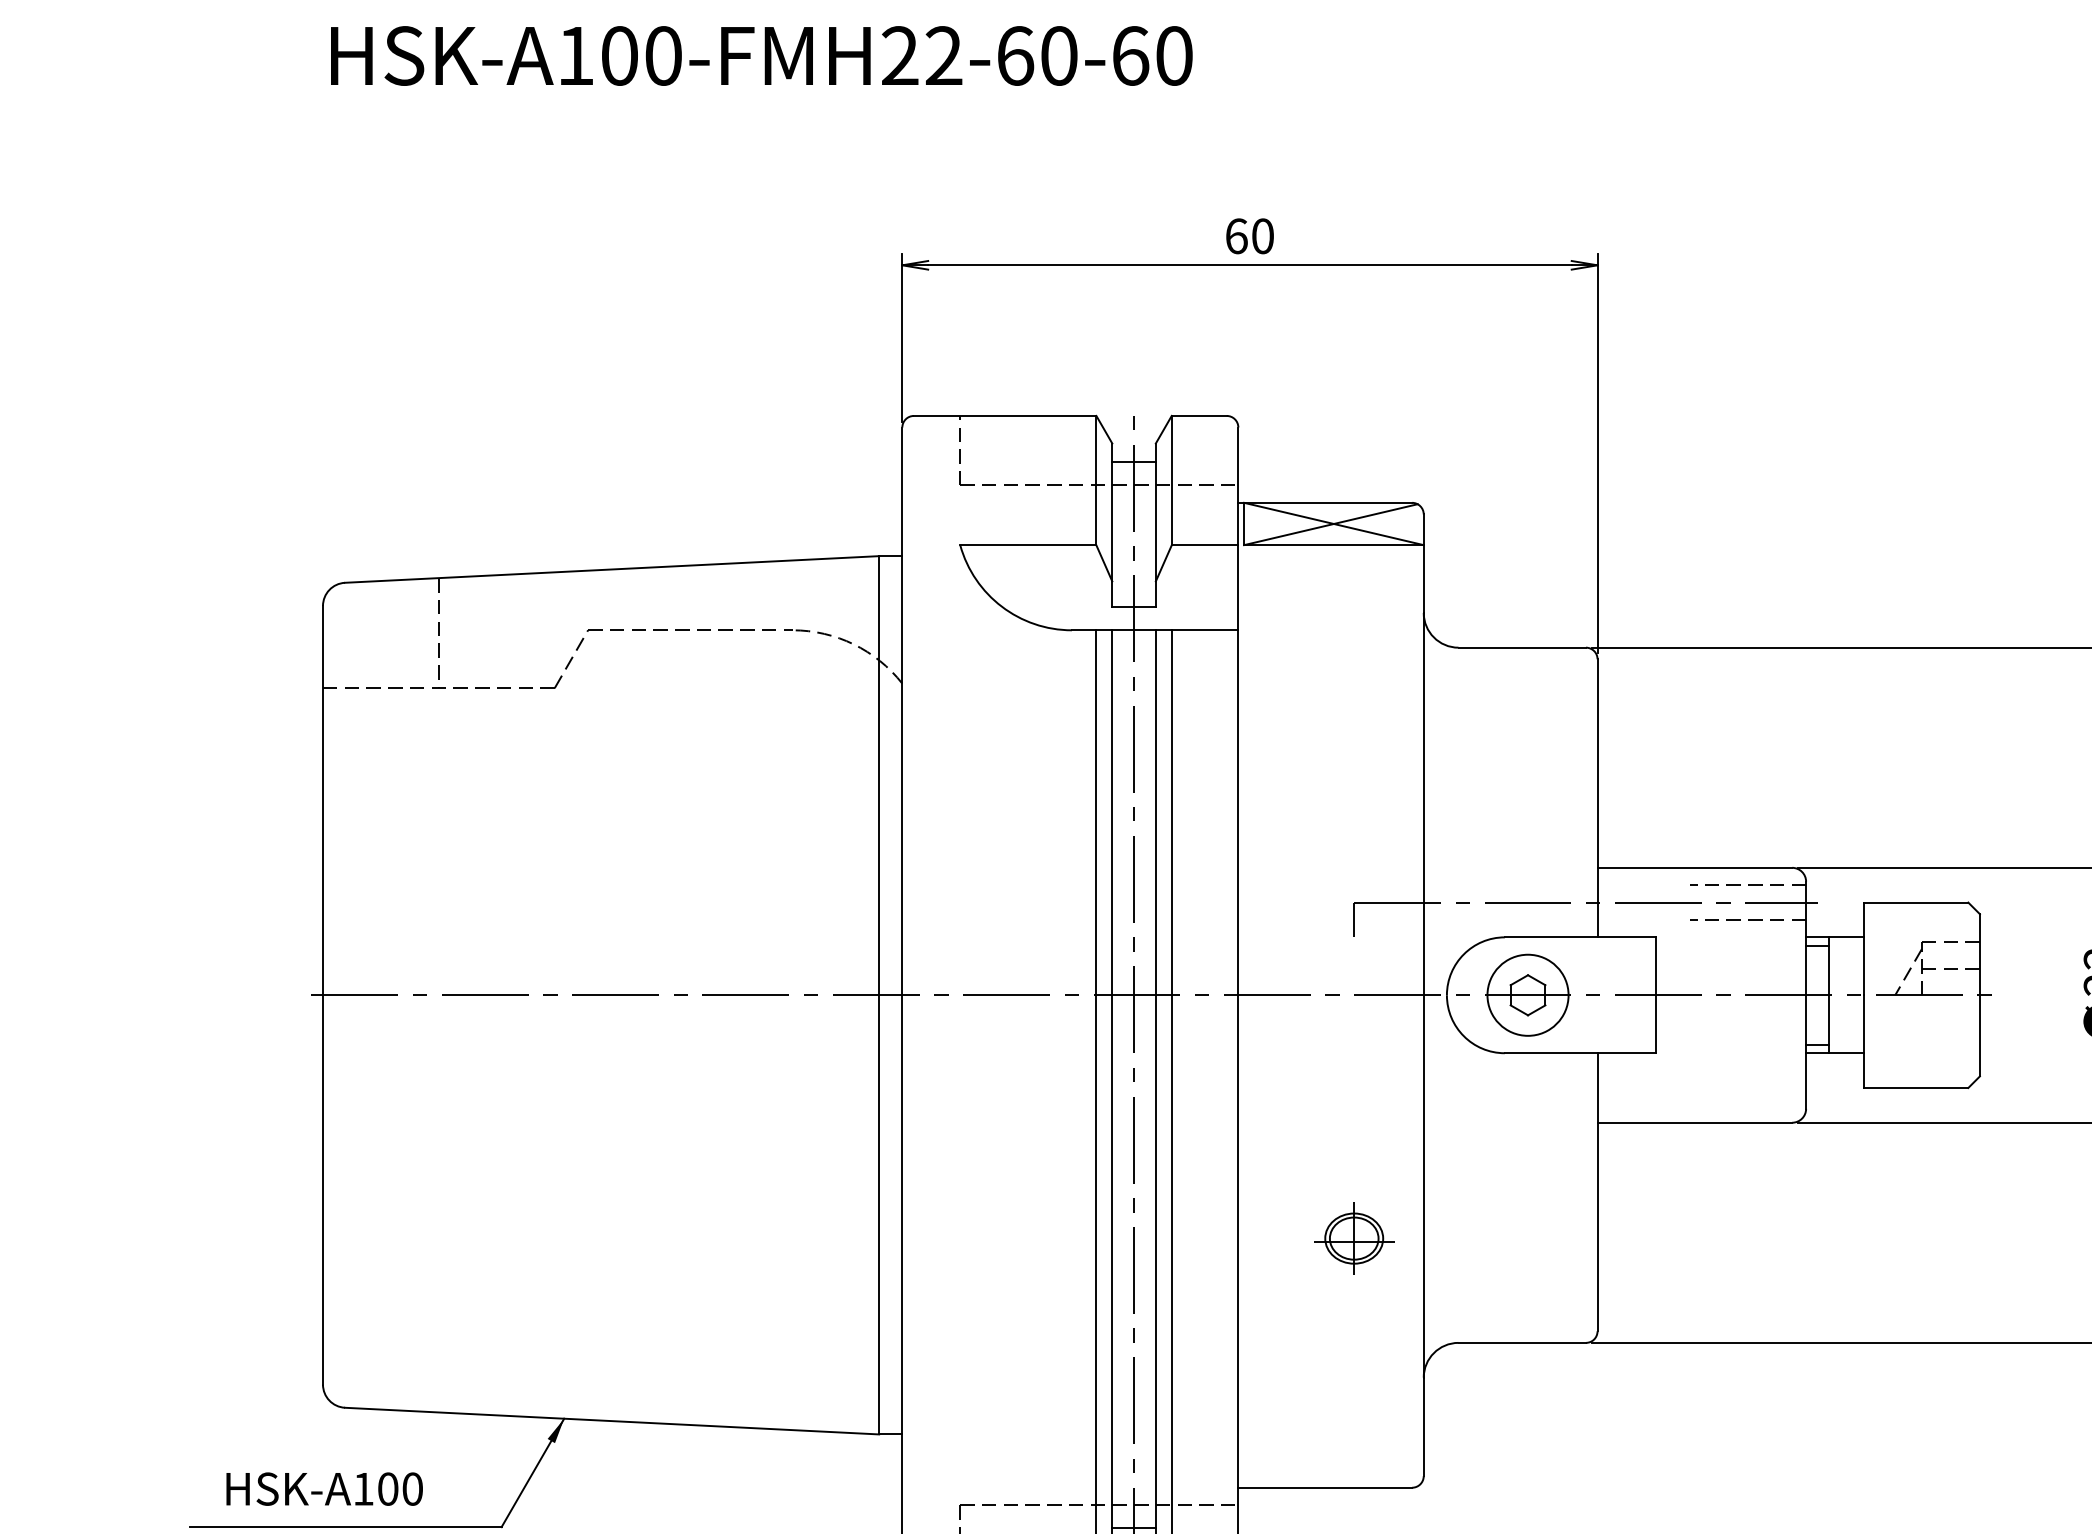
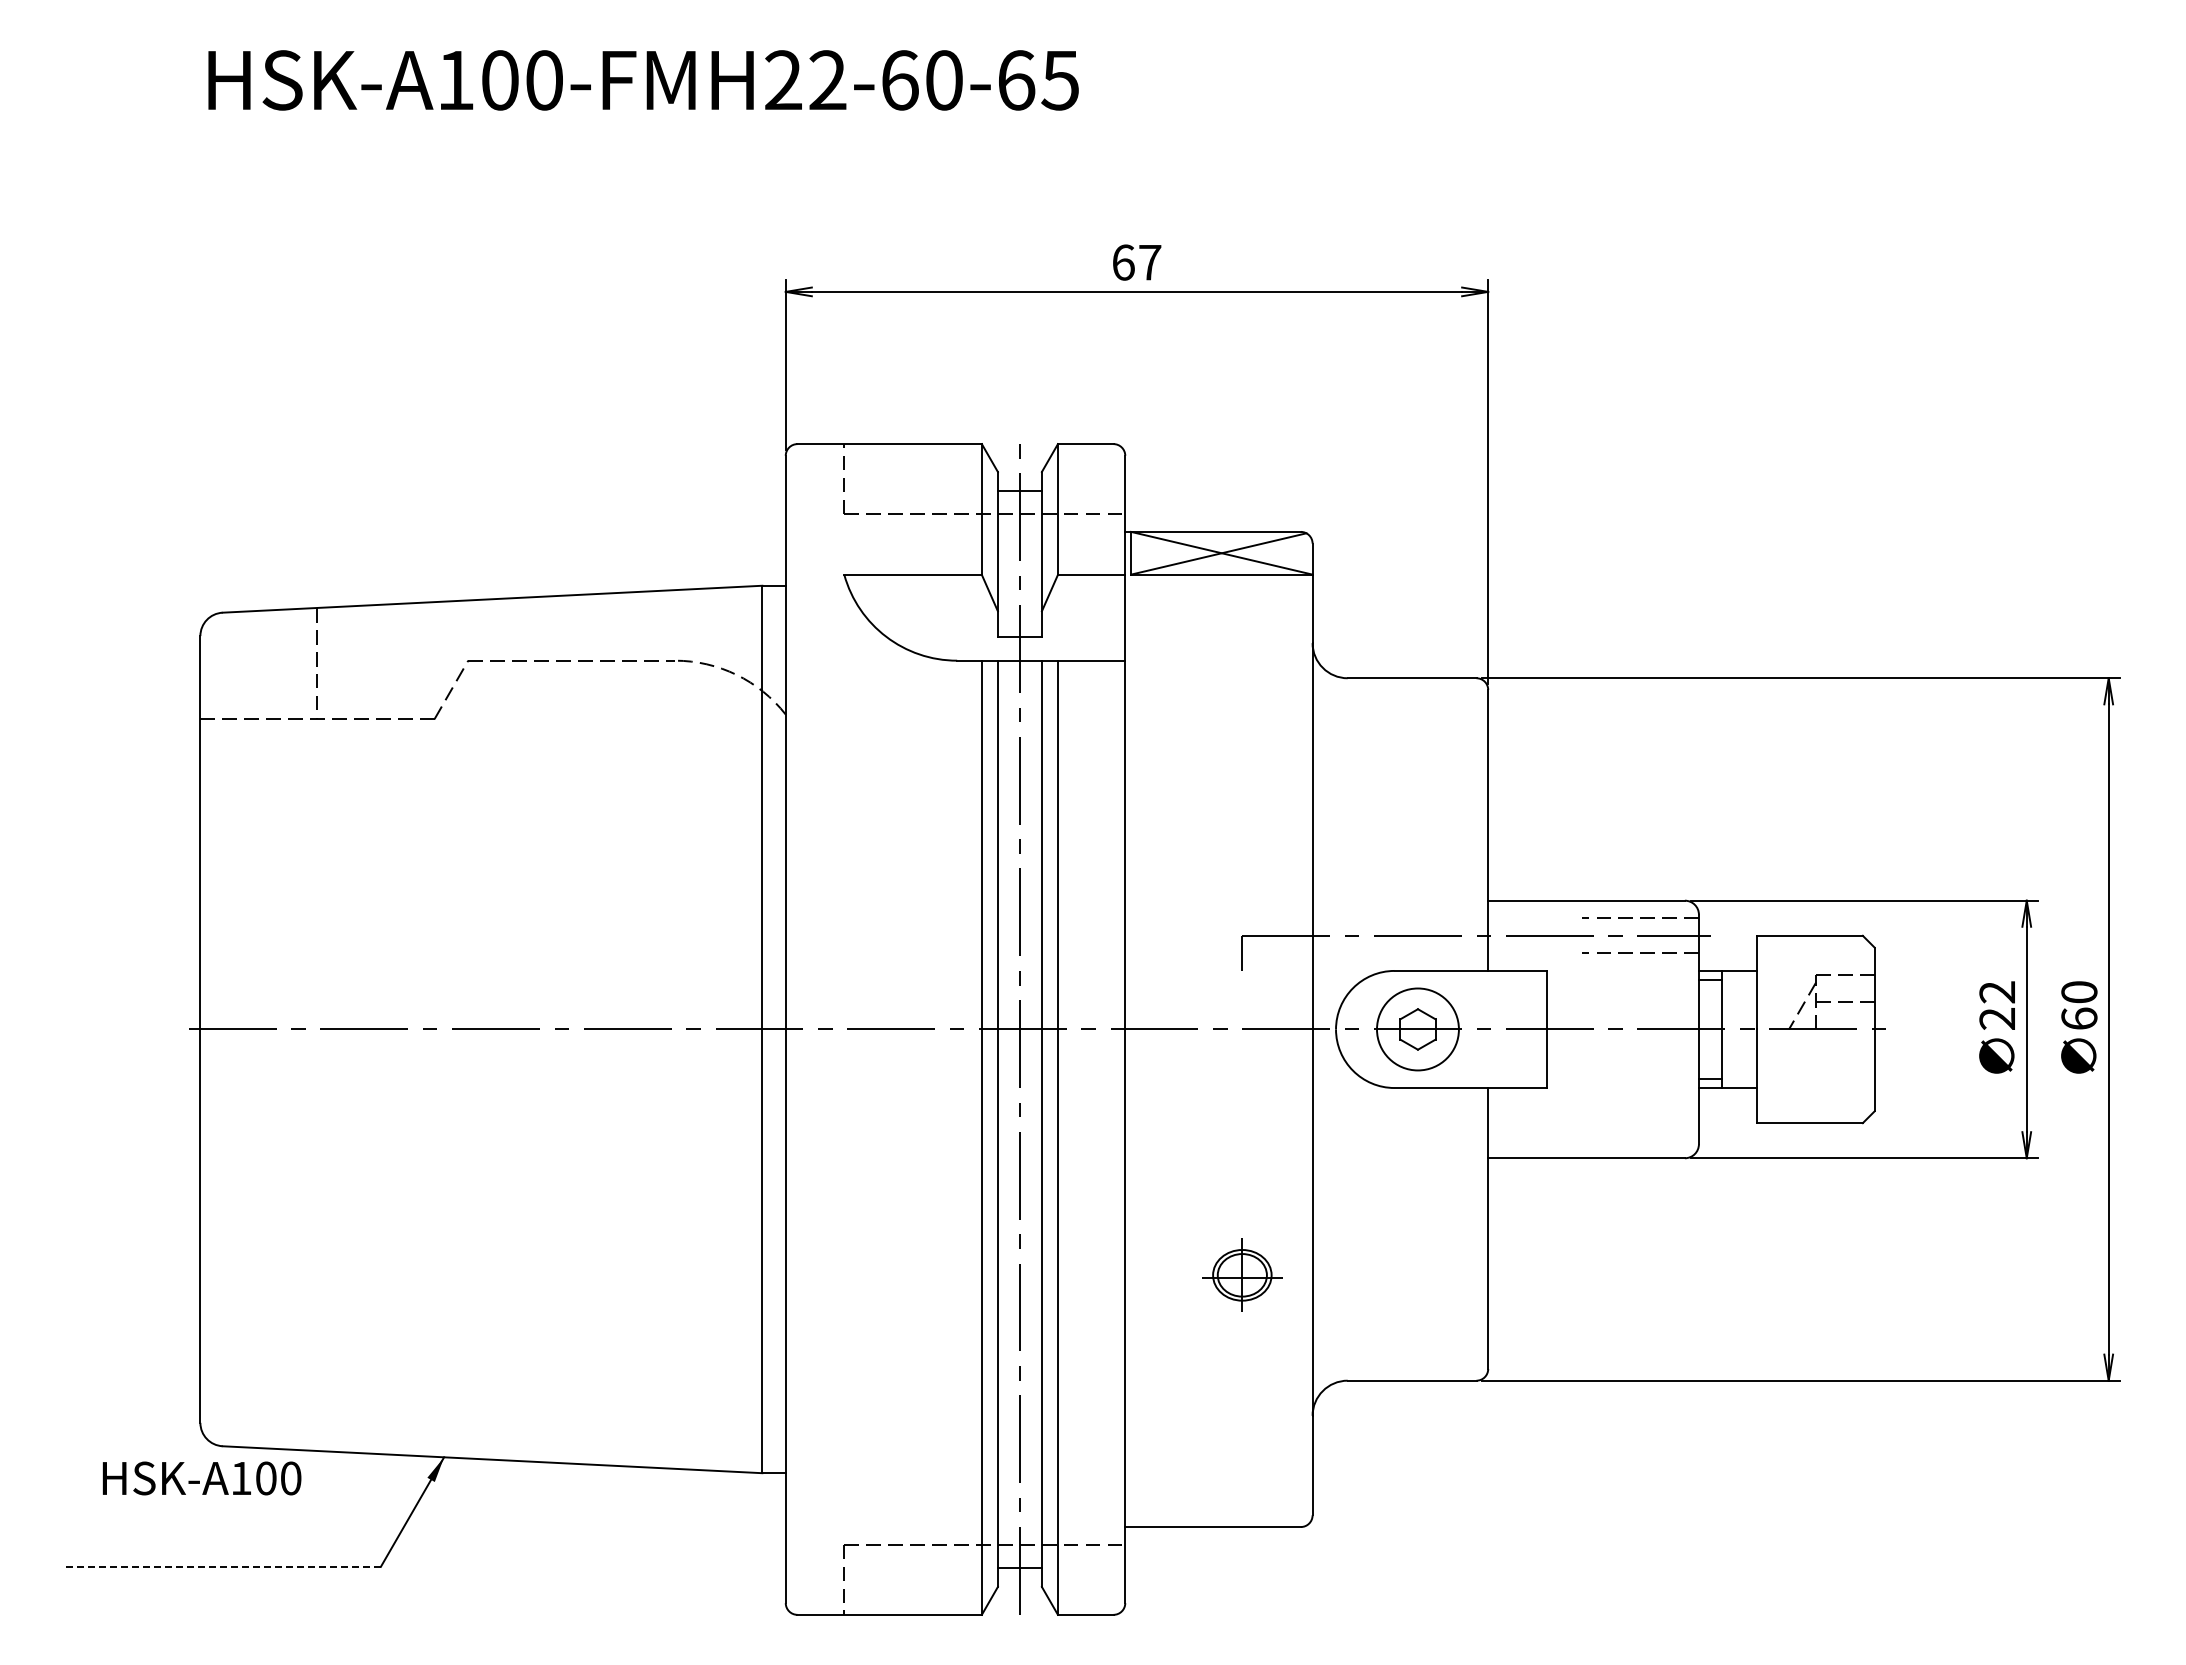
text: (1174, 56) -> (1060, 80), HSK-A100-FMH22-60-60 -> HSK-A100-FMH22-60-65
text: (1263, 236) -> (1150, 262), 60 -> 67
text: (324, 1489) -> (201, 1478), moved
line: (345, 1526) -> (223, 1566), solid -> dashed

